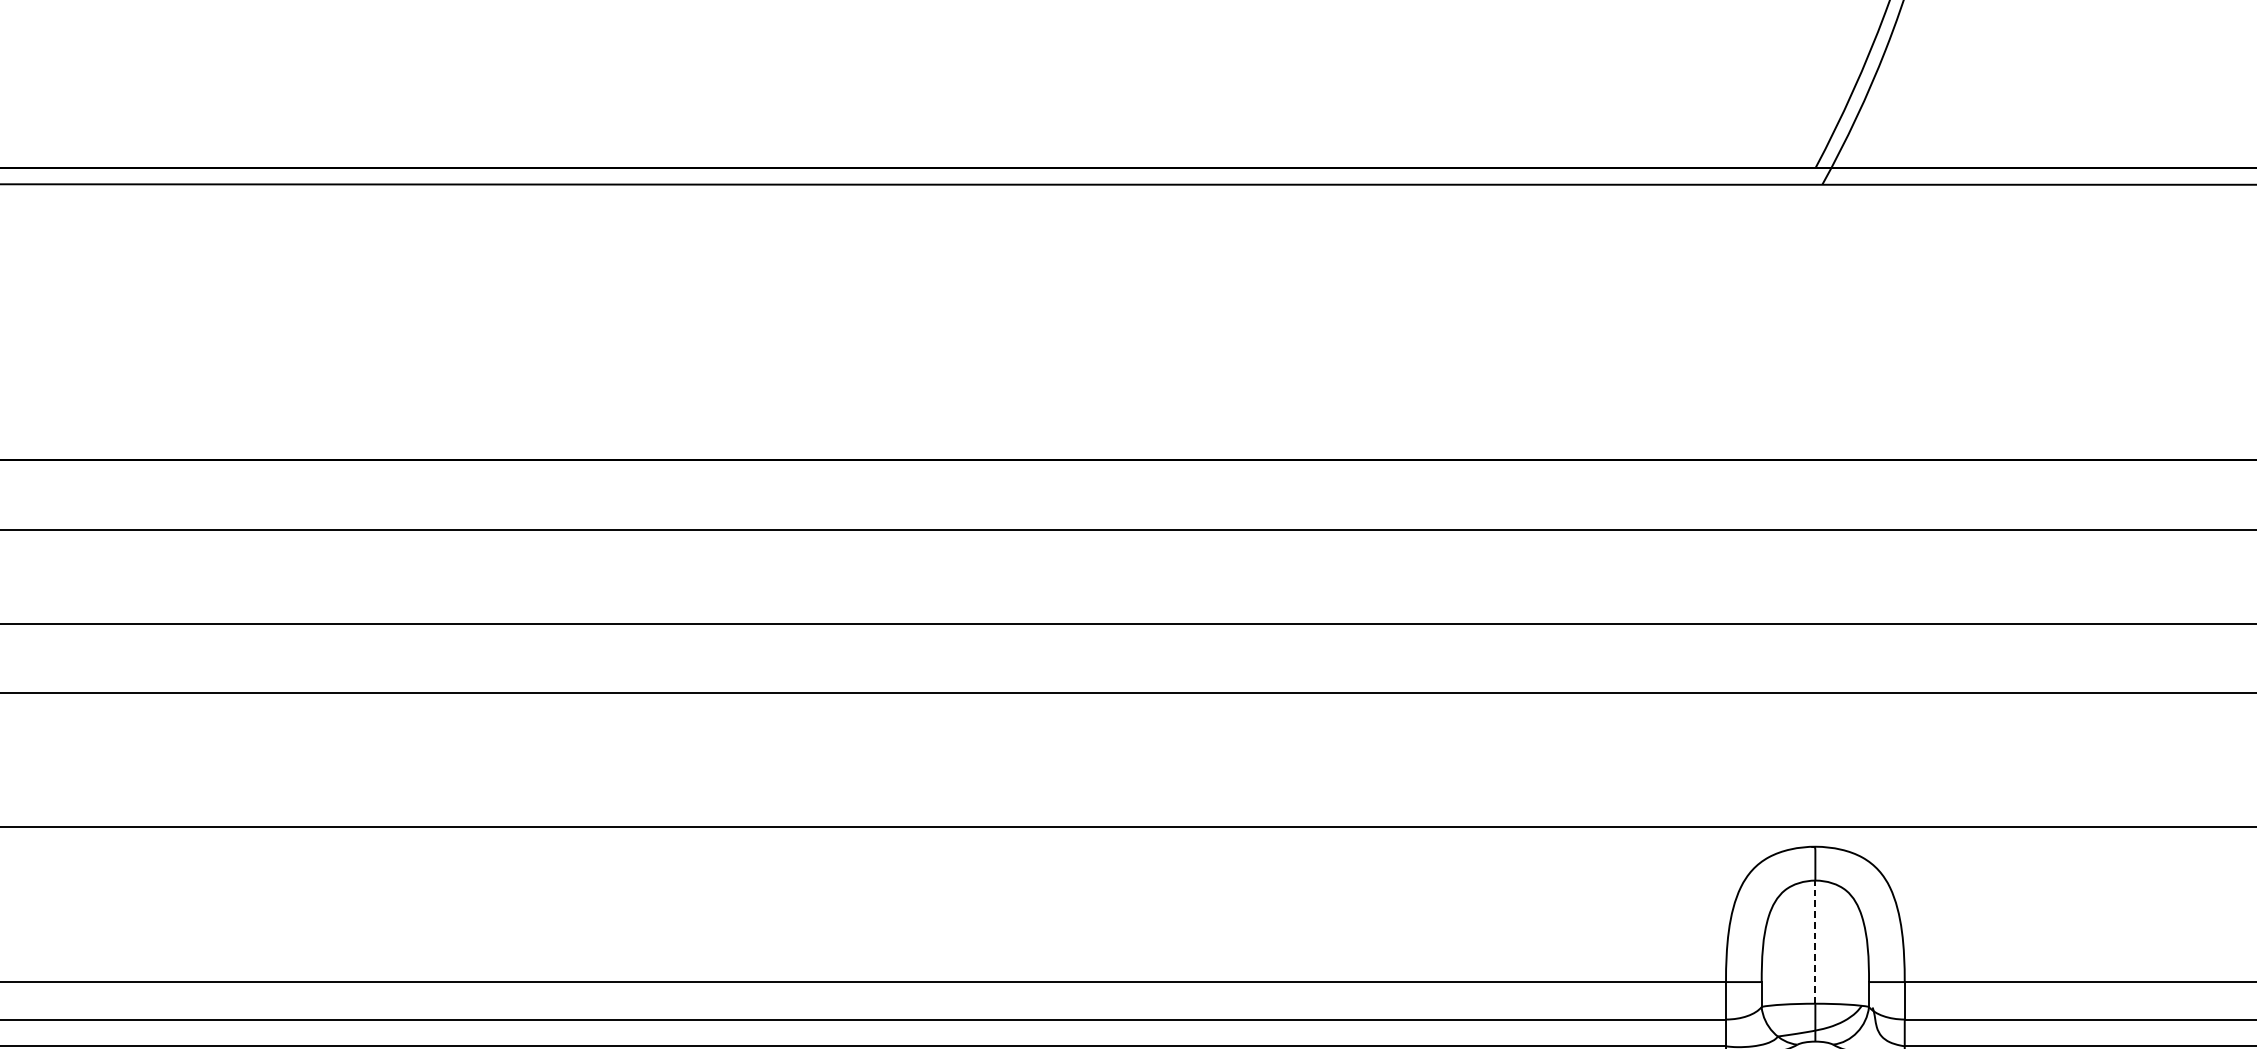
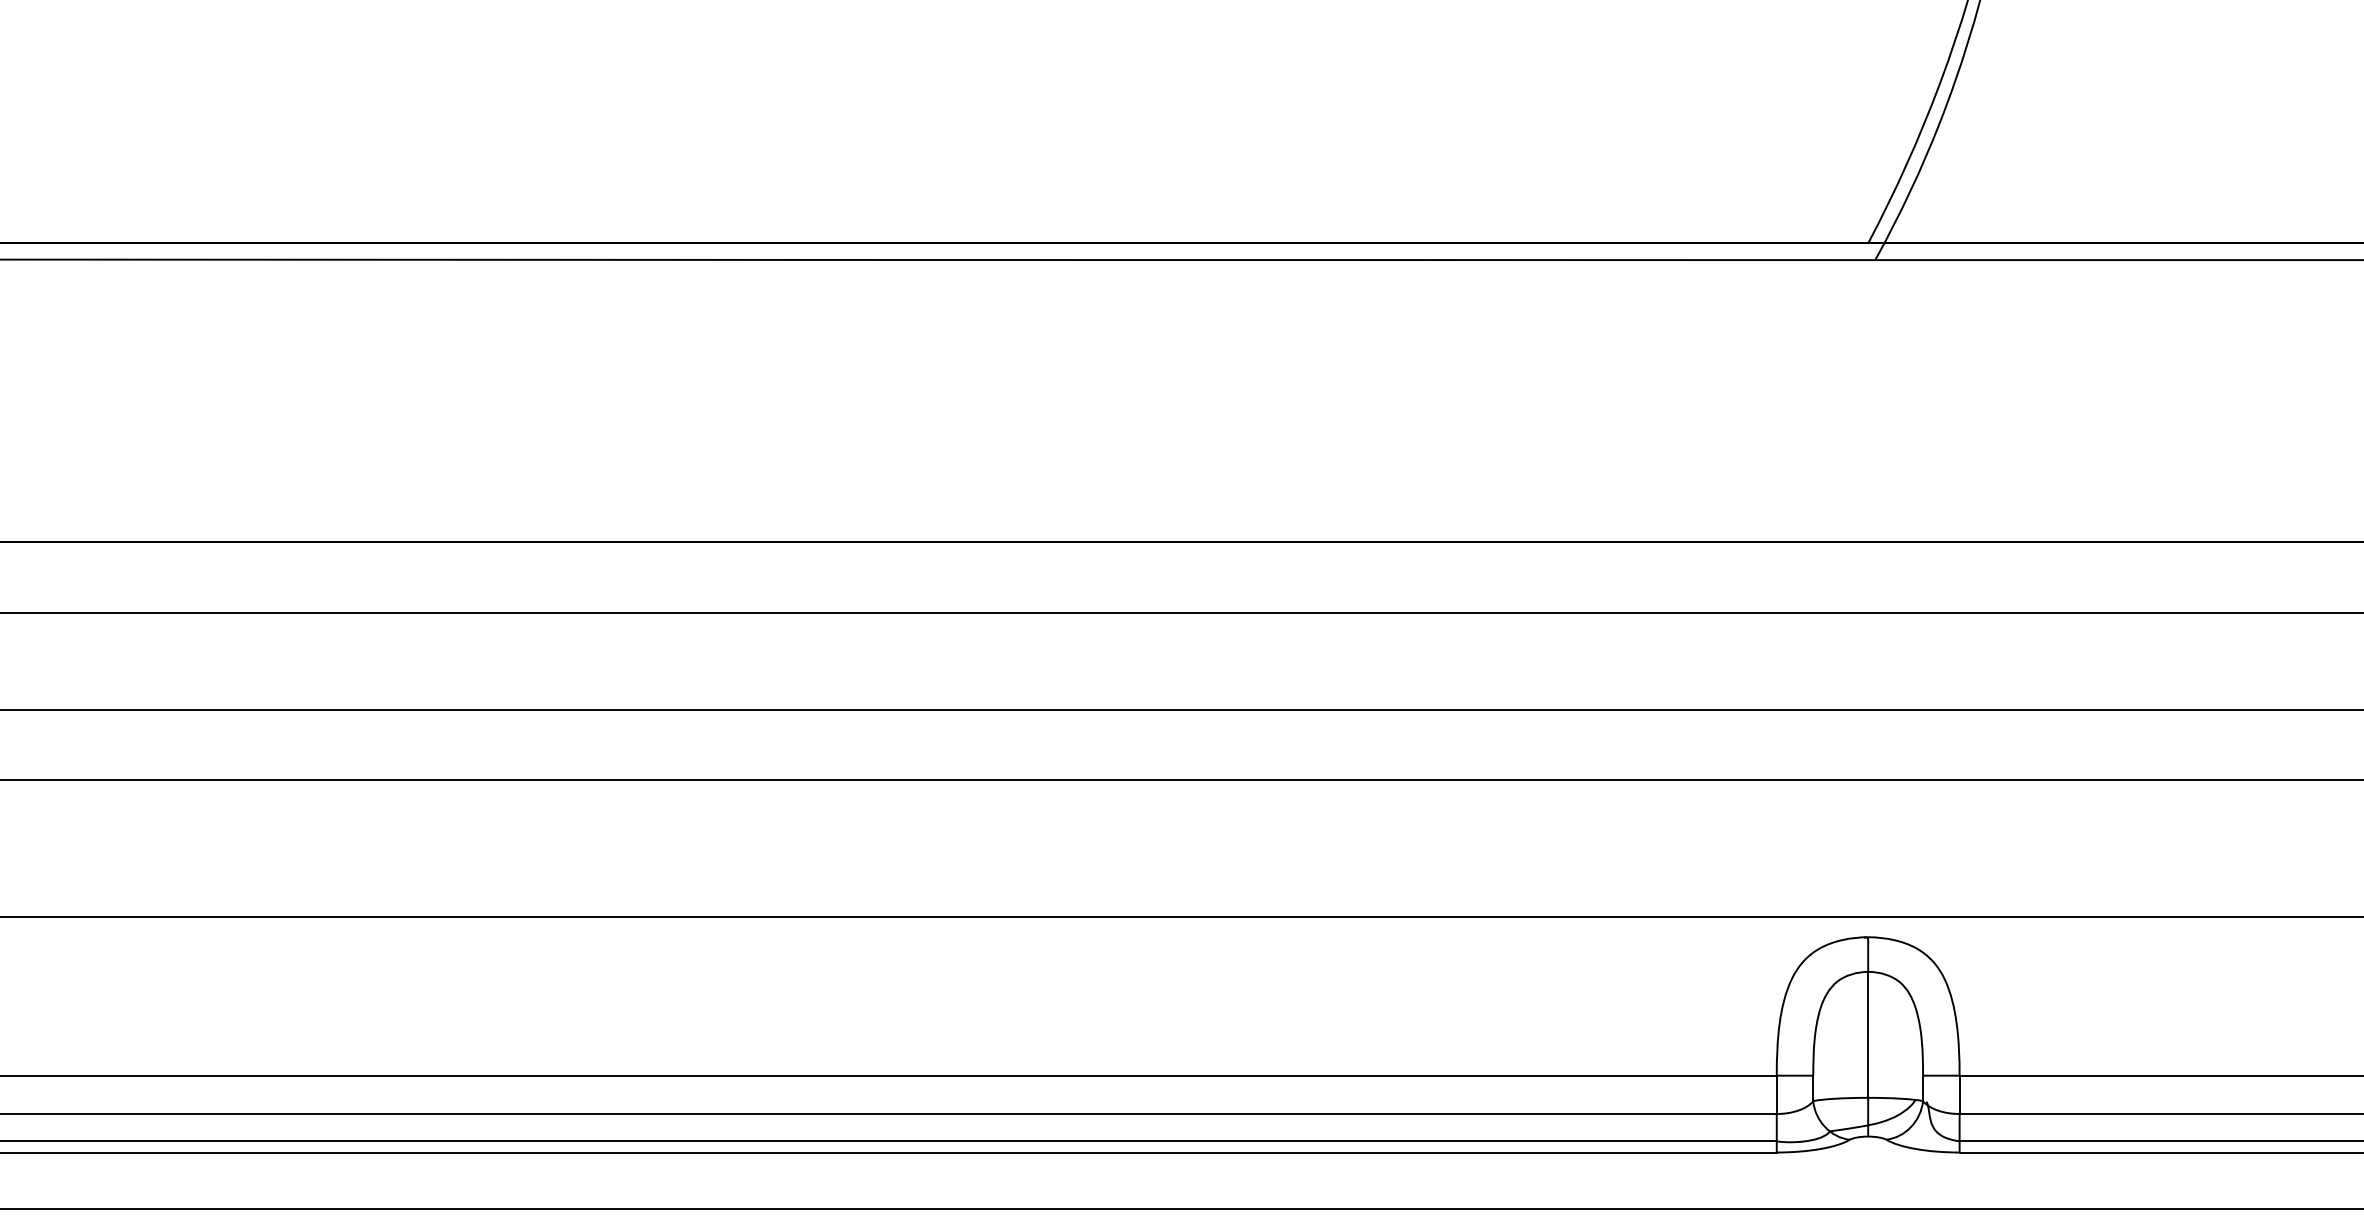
line: (1815, 942) -> (1868, 1035), dashed -> solid

